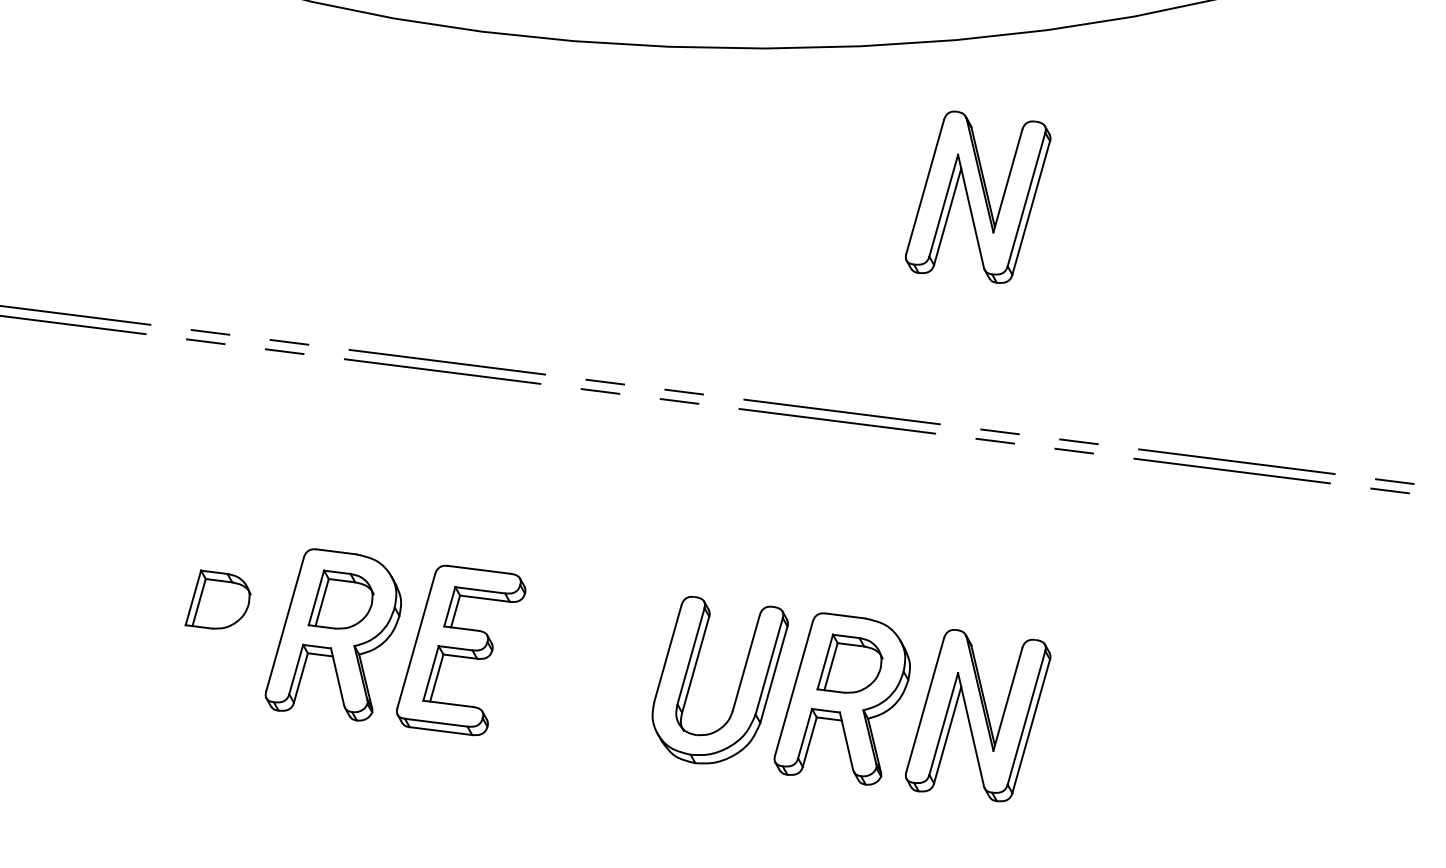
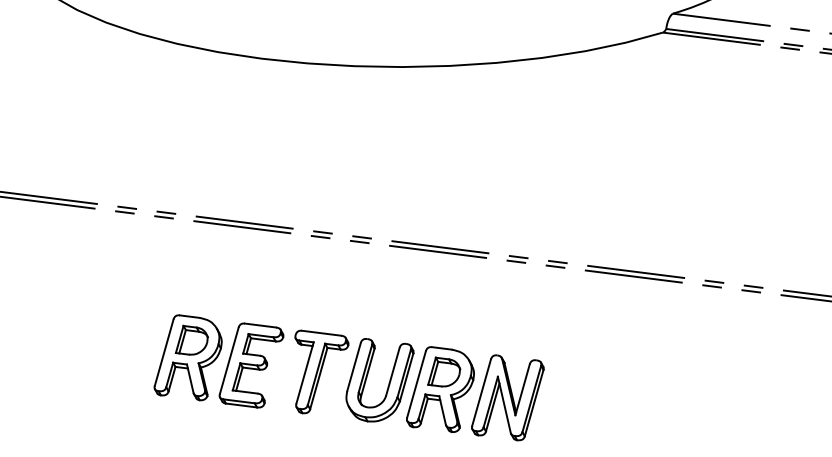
part: (977, 196) -> (507, 140), removed
part: (217, 597) -> (130, 339), removed
part: (602, 662) -> (321, 371), added

